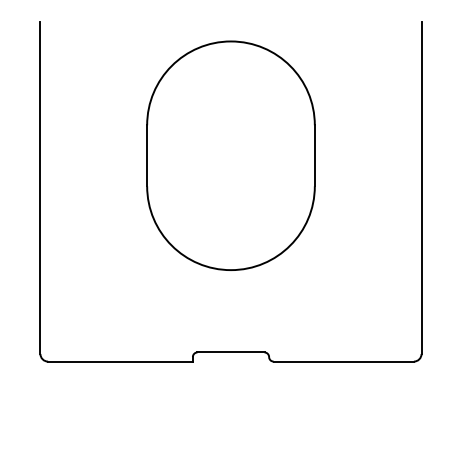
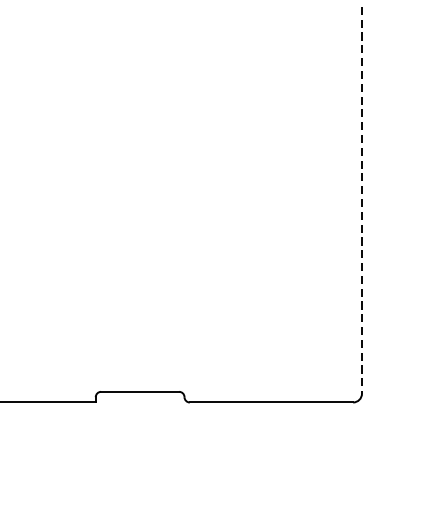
part: (230, 155) -> (139, 162), removed
line: (421, 188) -> (361, 200), solid -> dashed

